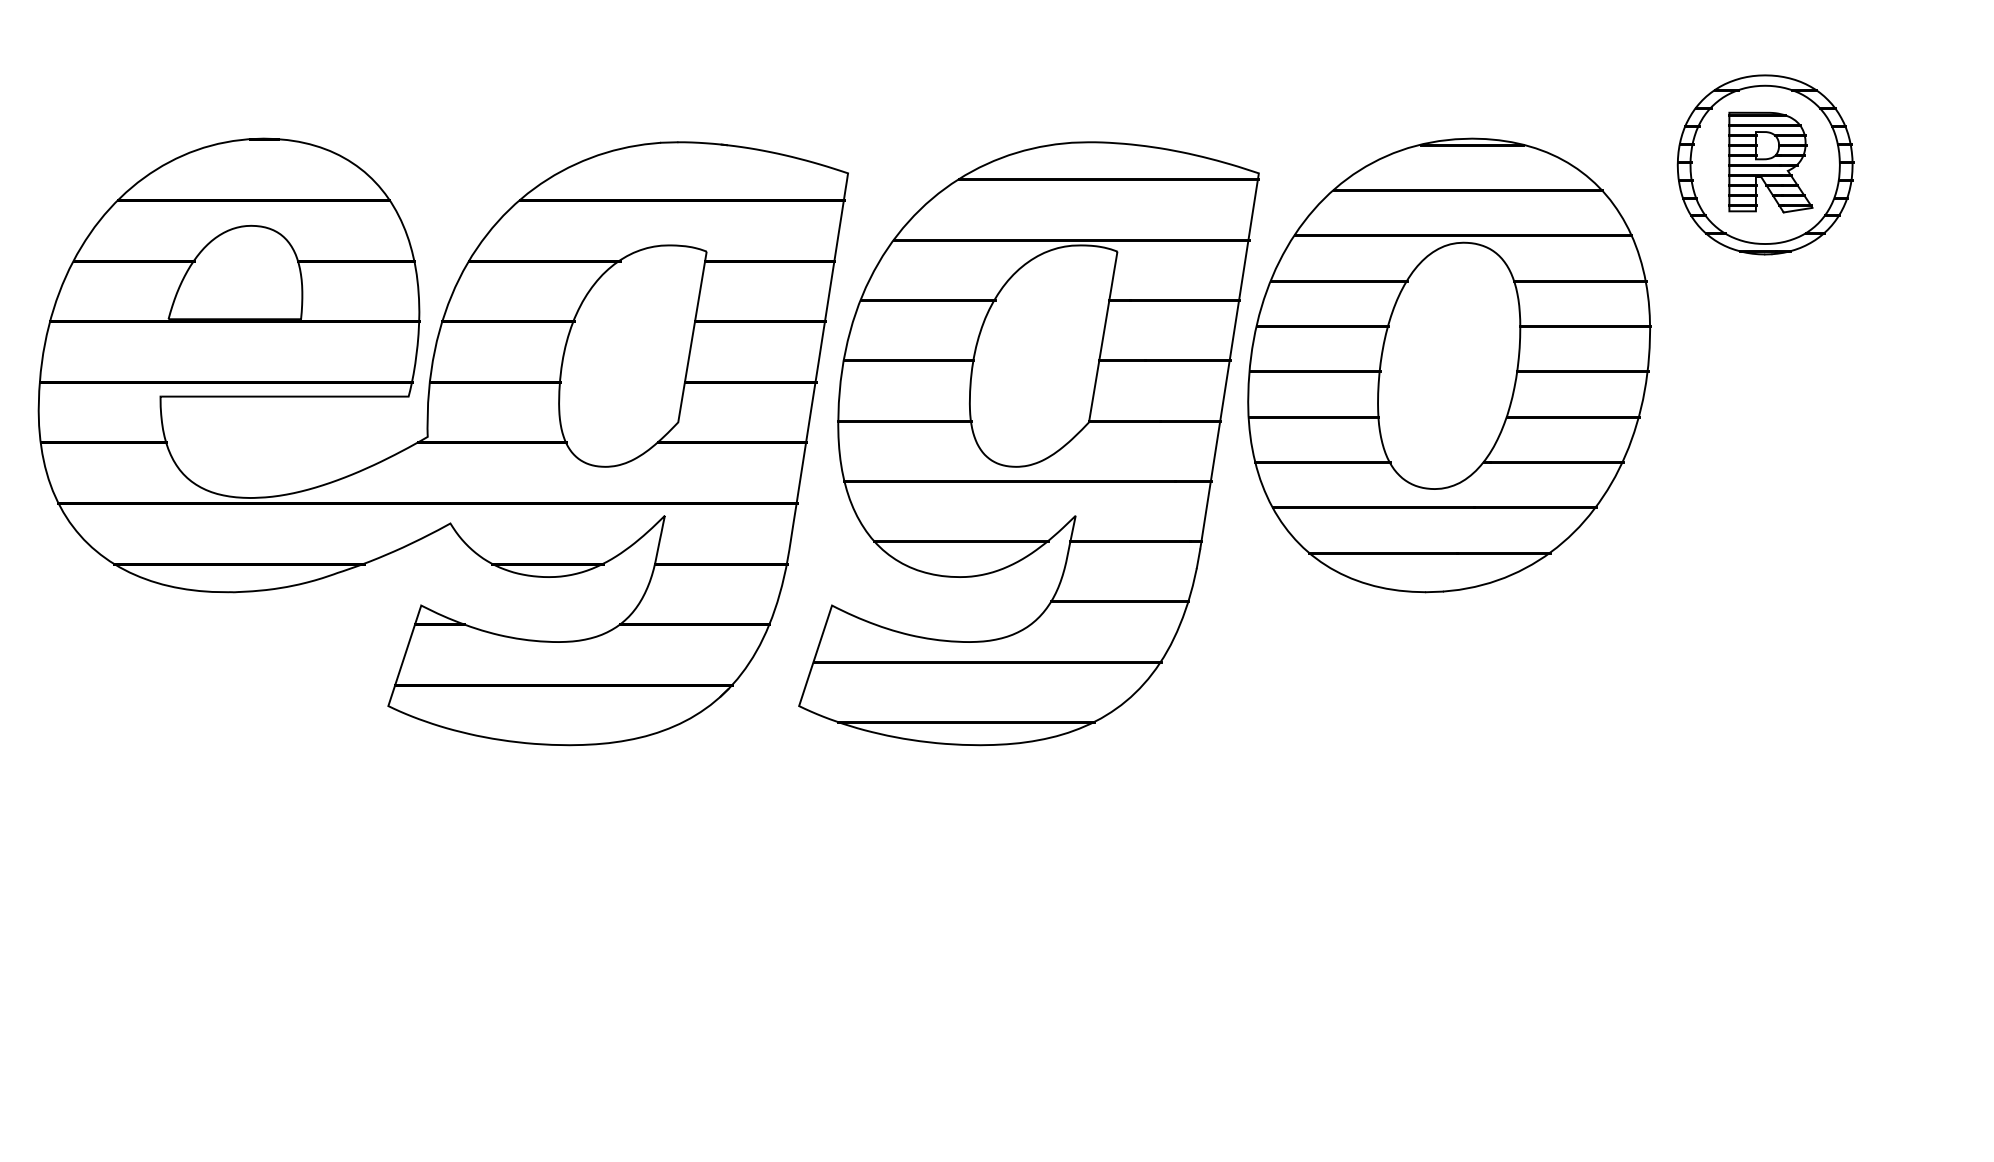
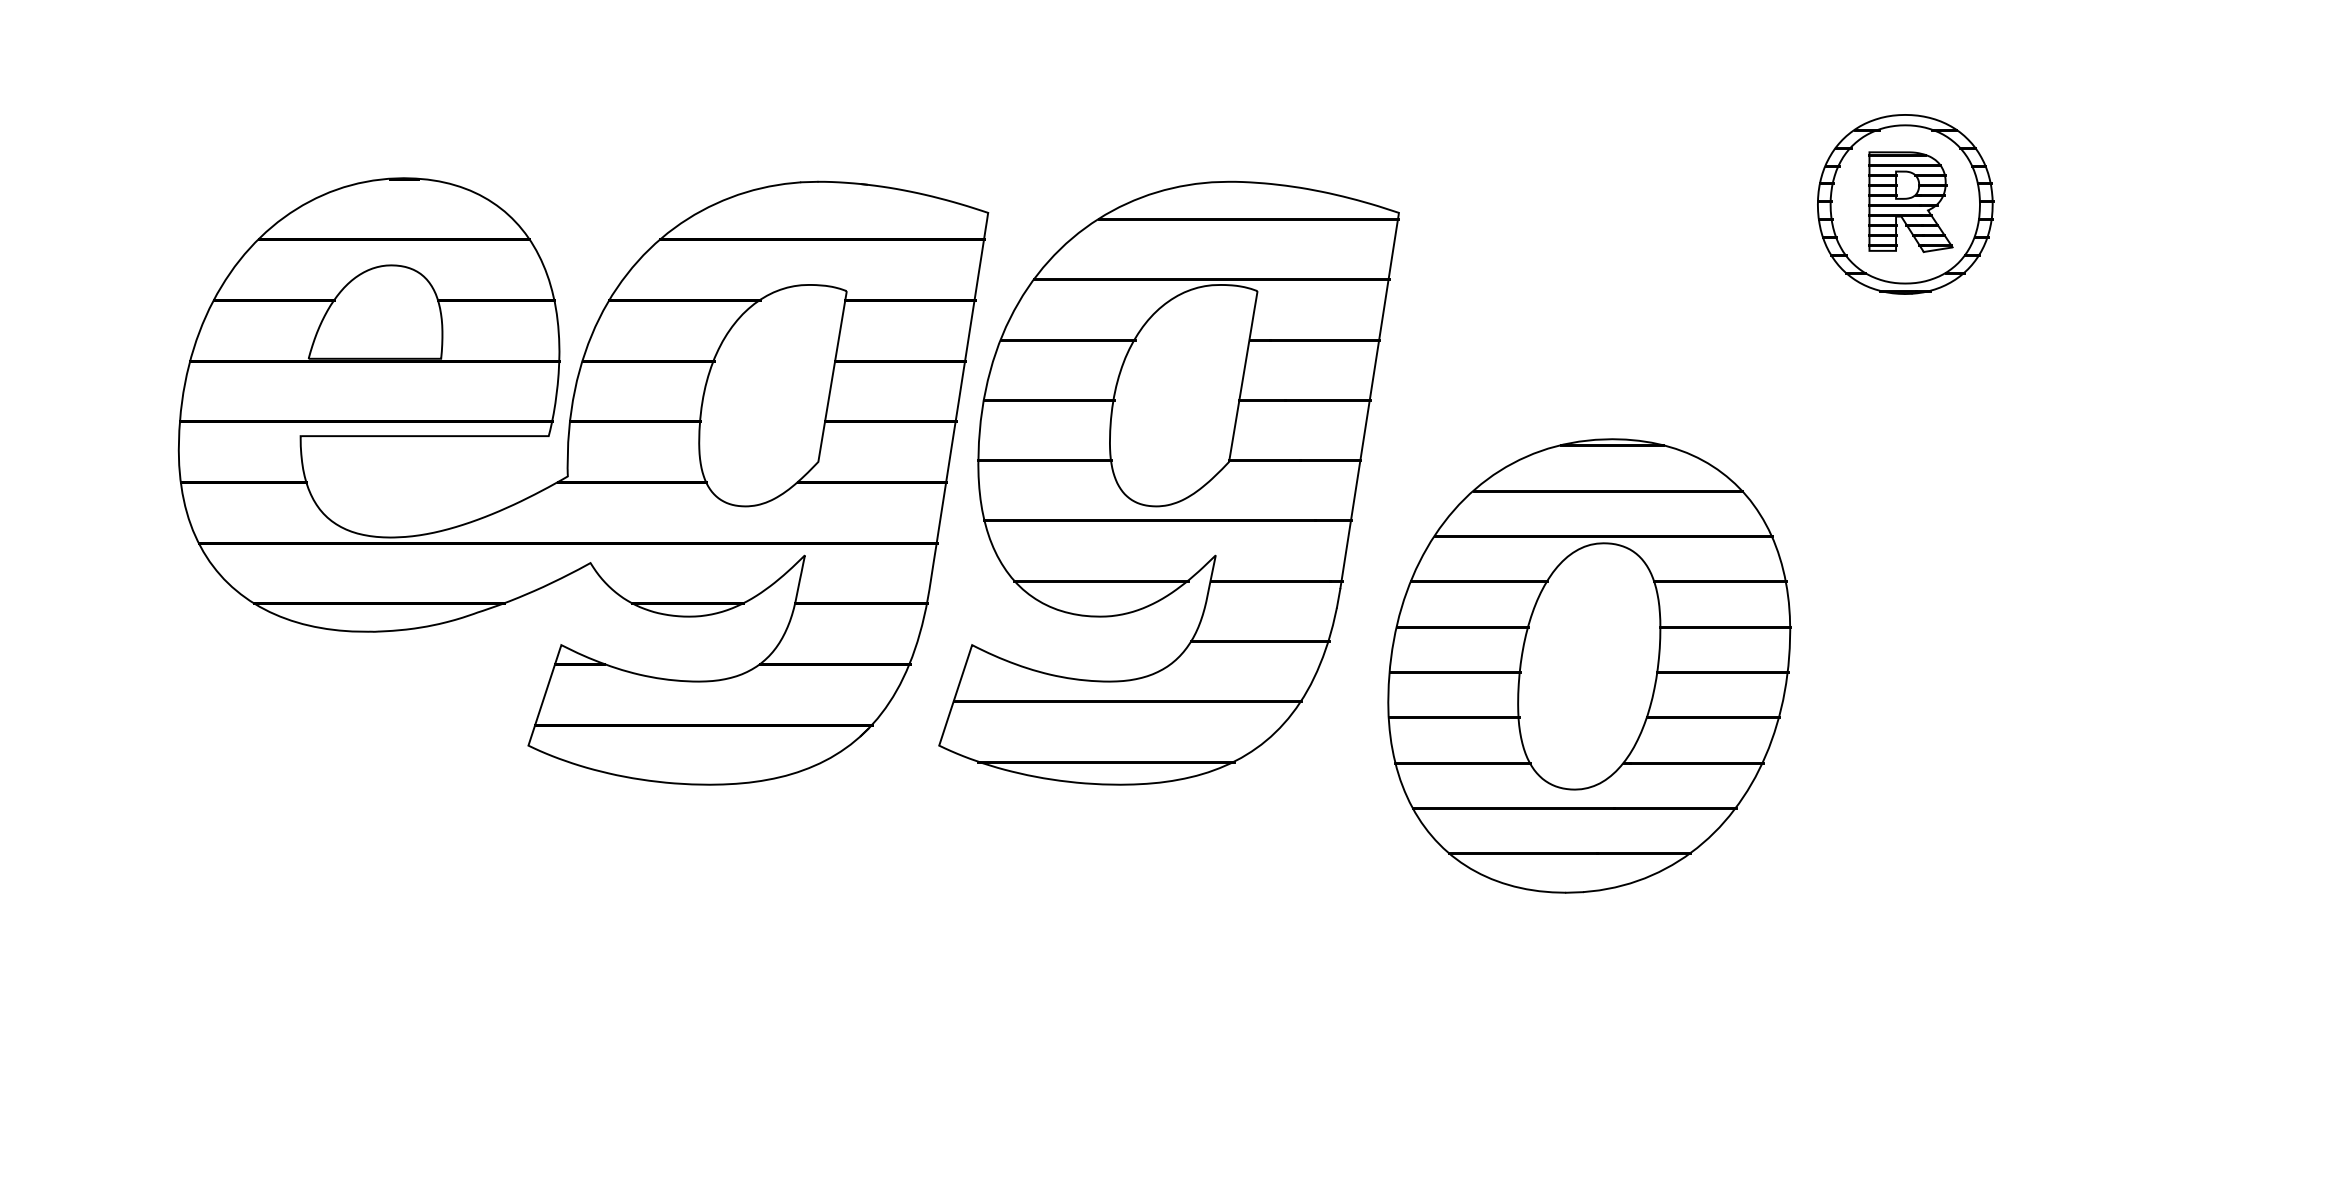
part: (1449, 364) -> (1589, 665), moved

